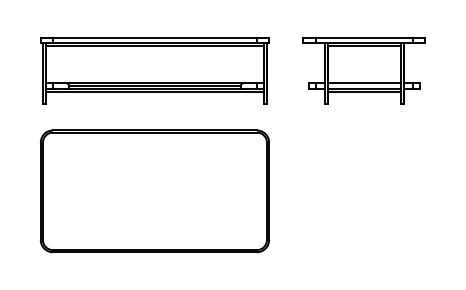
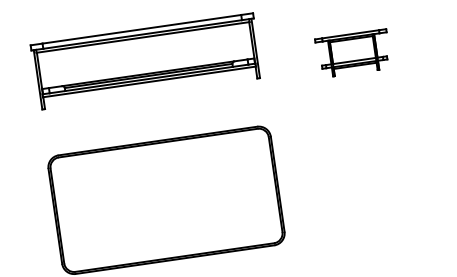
part: (154, 70) -> (146, 61), moved
part: (363, 70) -> (352, 53), size x0.6

